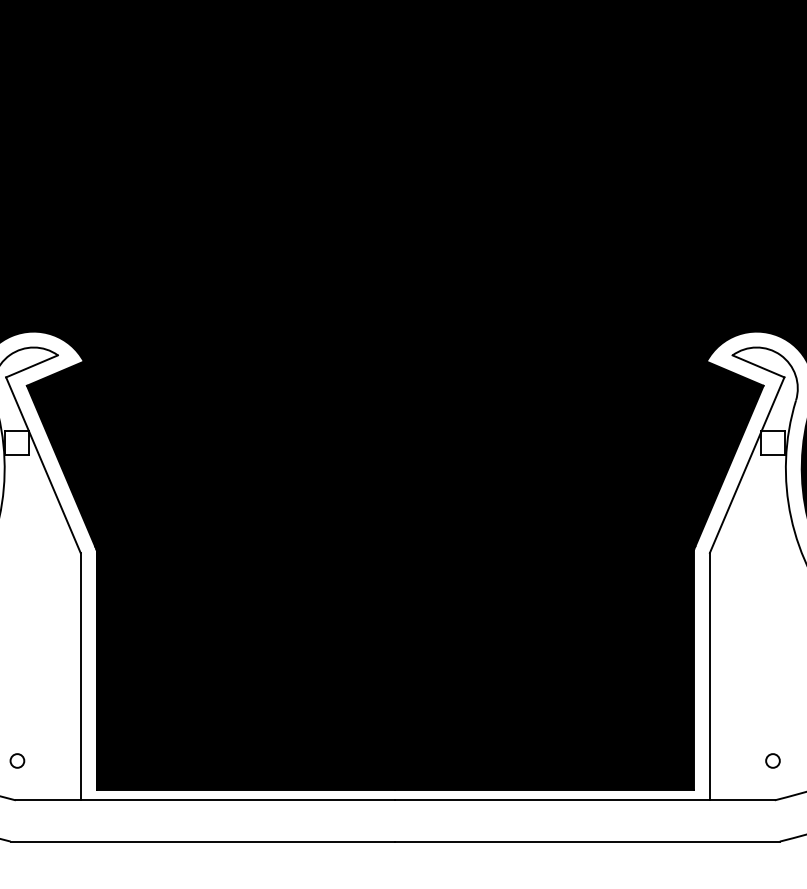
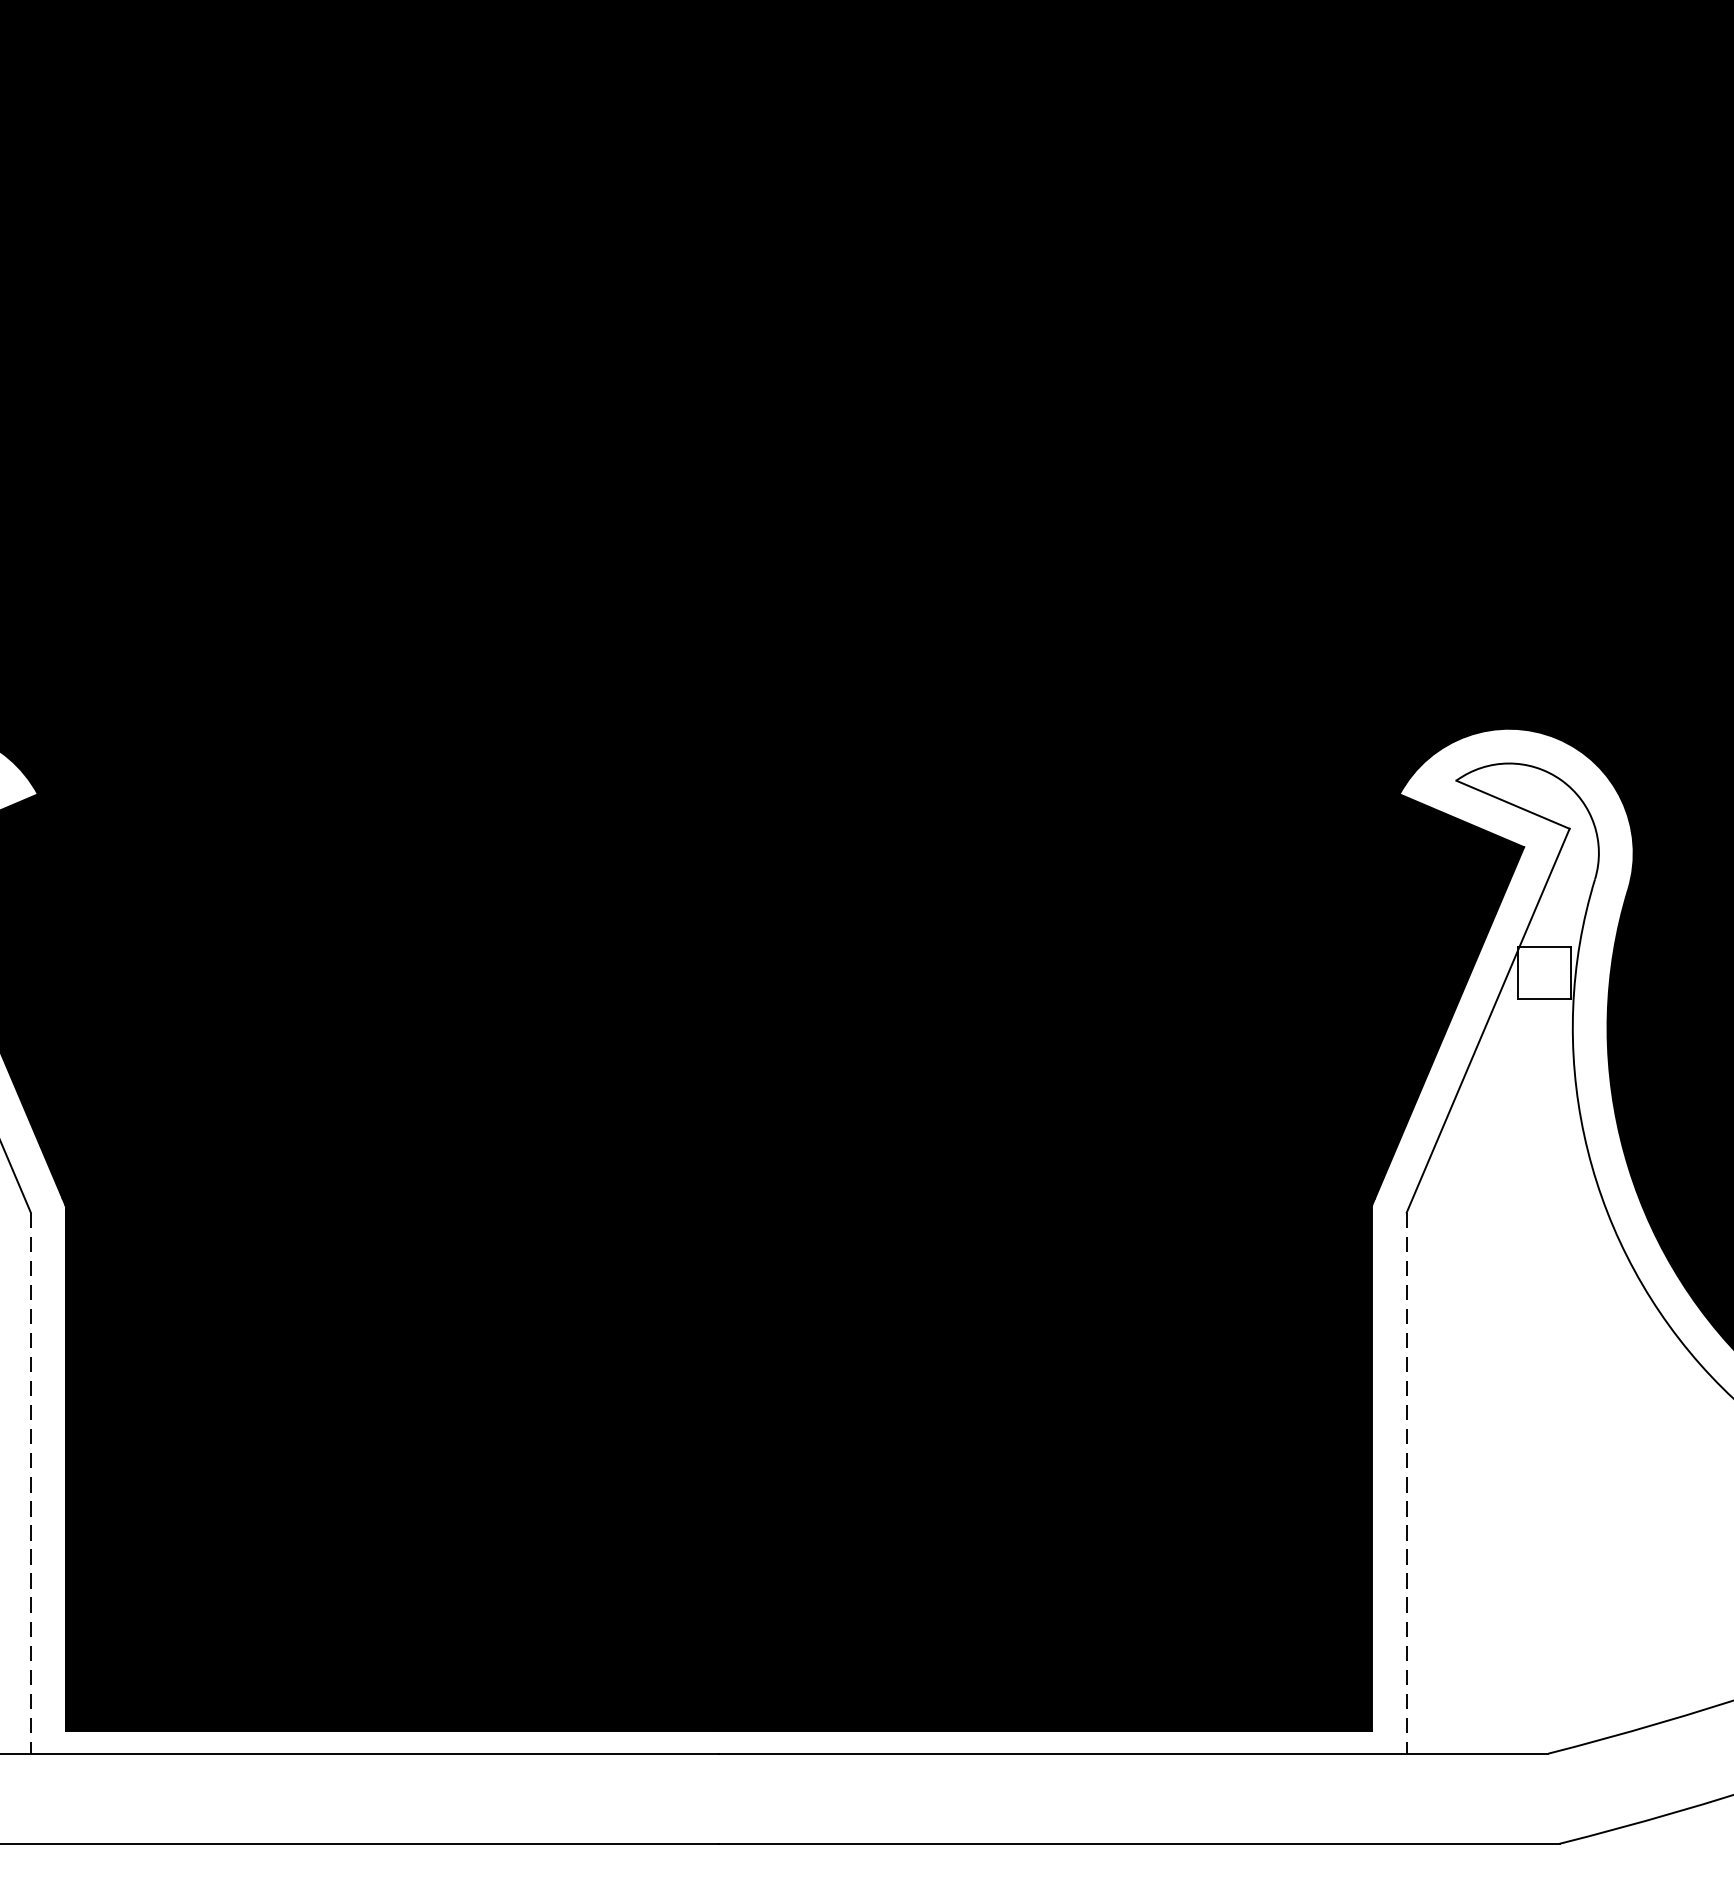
line: (80, 676) -> (30, 1482), solid -> dashed
line: (709, 676) -> (1405, 1482), solid -> dashed
circle: (772, 760) -> (1543, 1666), removed

